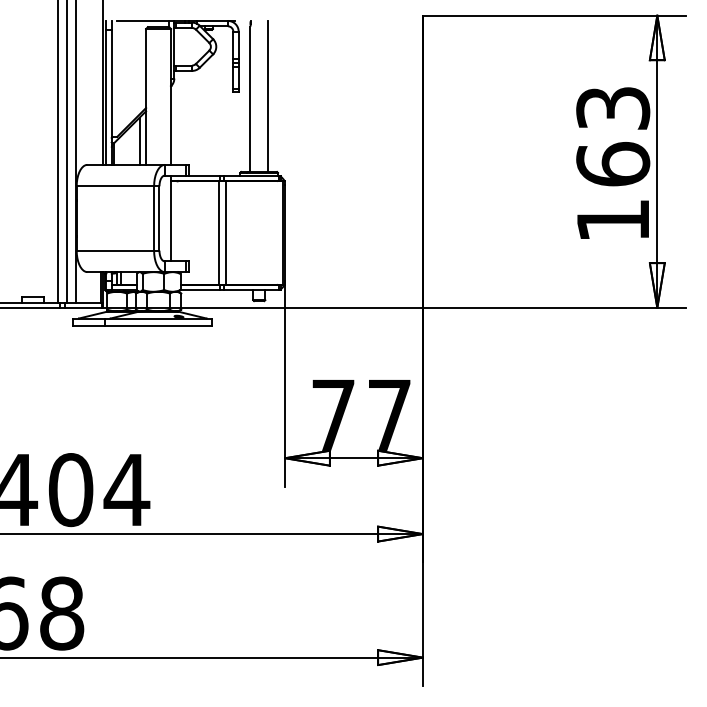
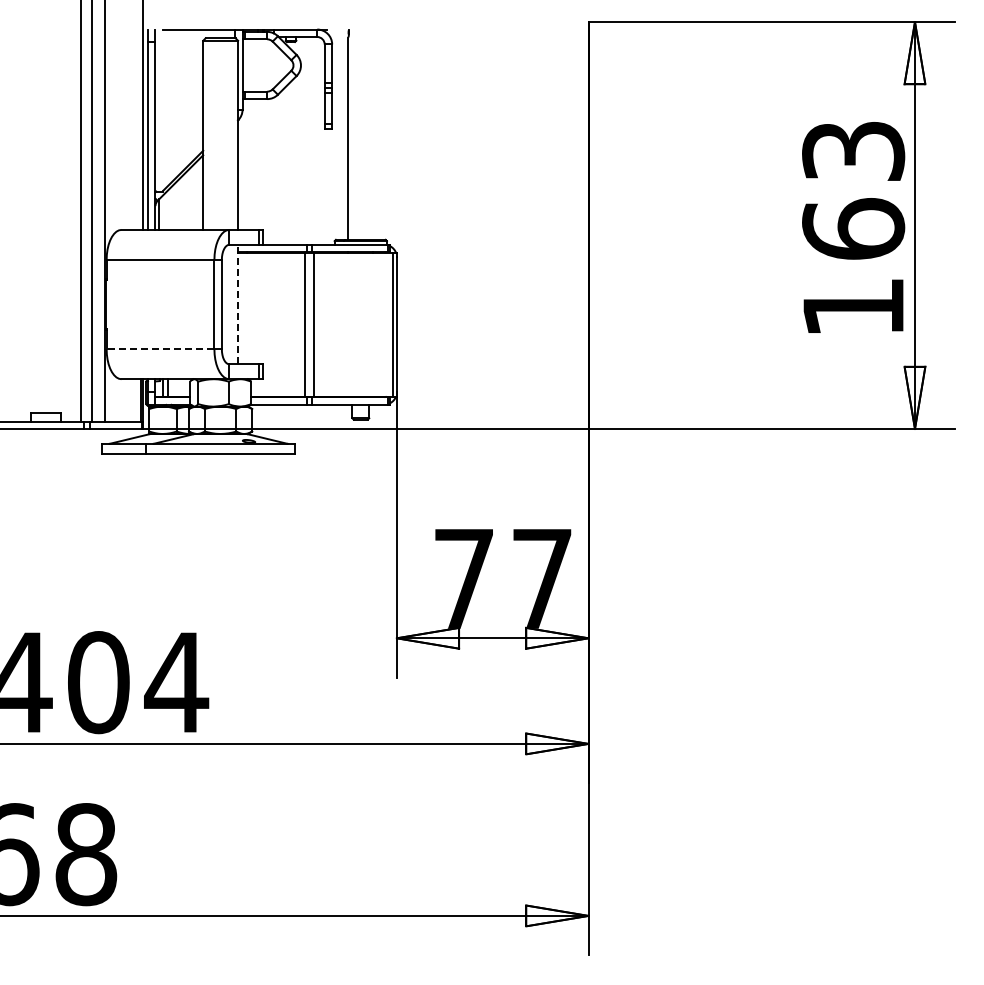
line: (268, 96) -> (373, 134), removed
line: (139, 140) -> (194, 196), removed
line: (171, 218) -> (238, 304), solid -> dashed
line: (115, 250) -> (160, 349), solid -> dashed

